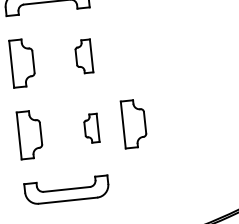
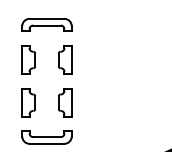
part: (84, 55) -> (65, 59), size x1.43
part: (133, 123) -> (90, 102), removed
part: (91, 127) -> (65, 102), size x1.67

